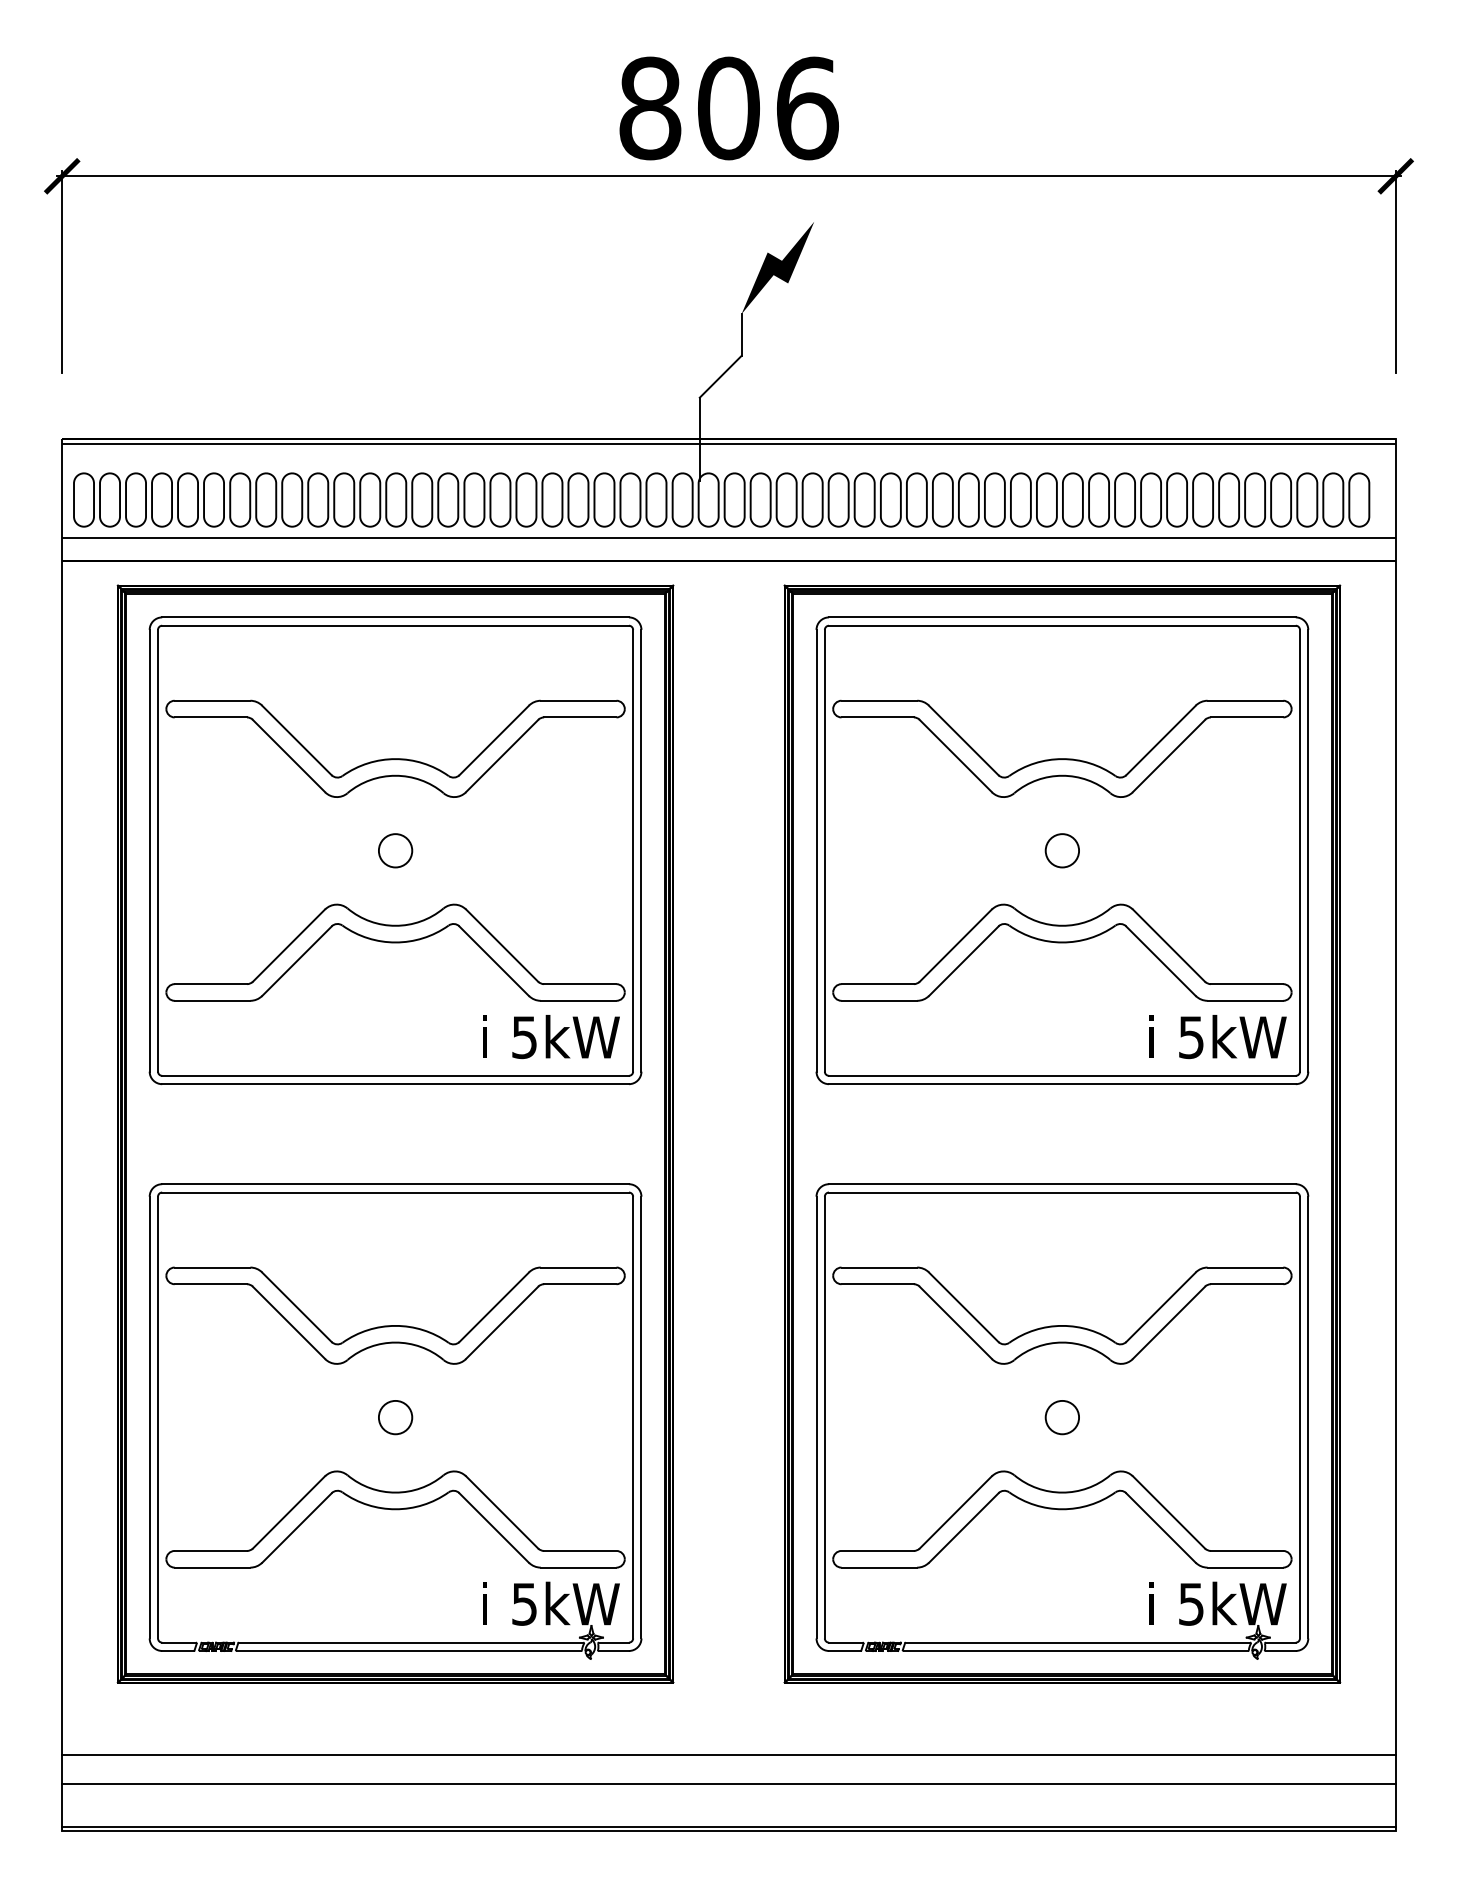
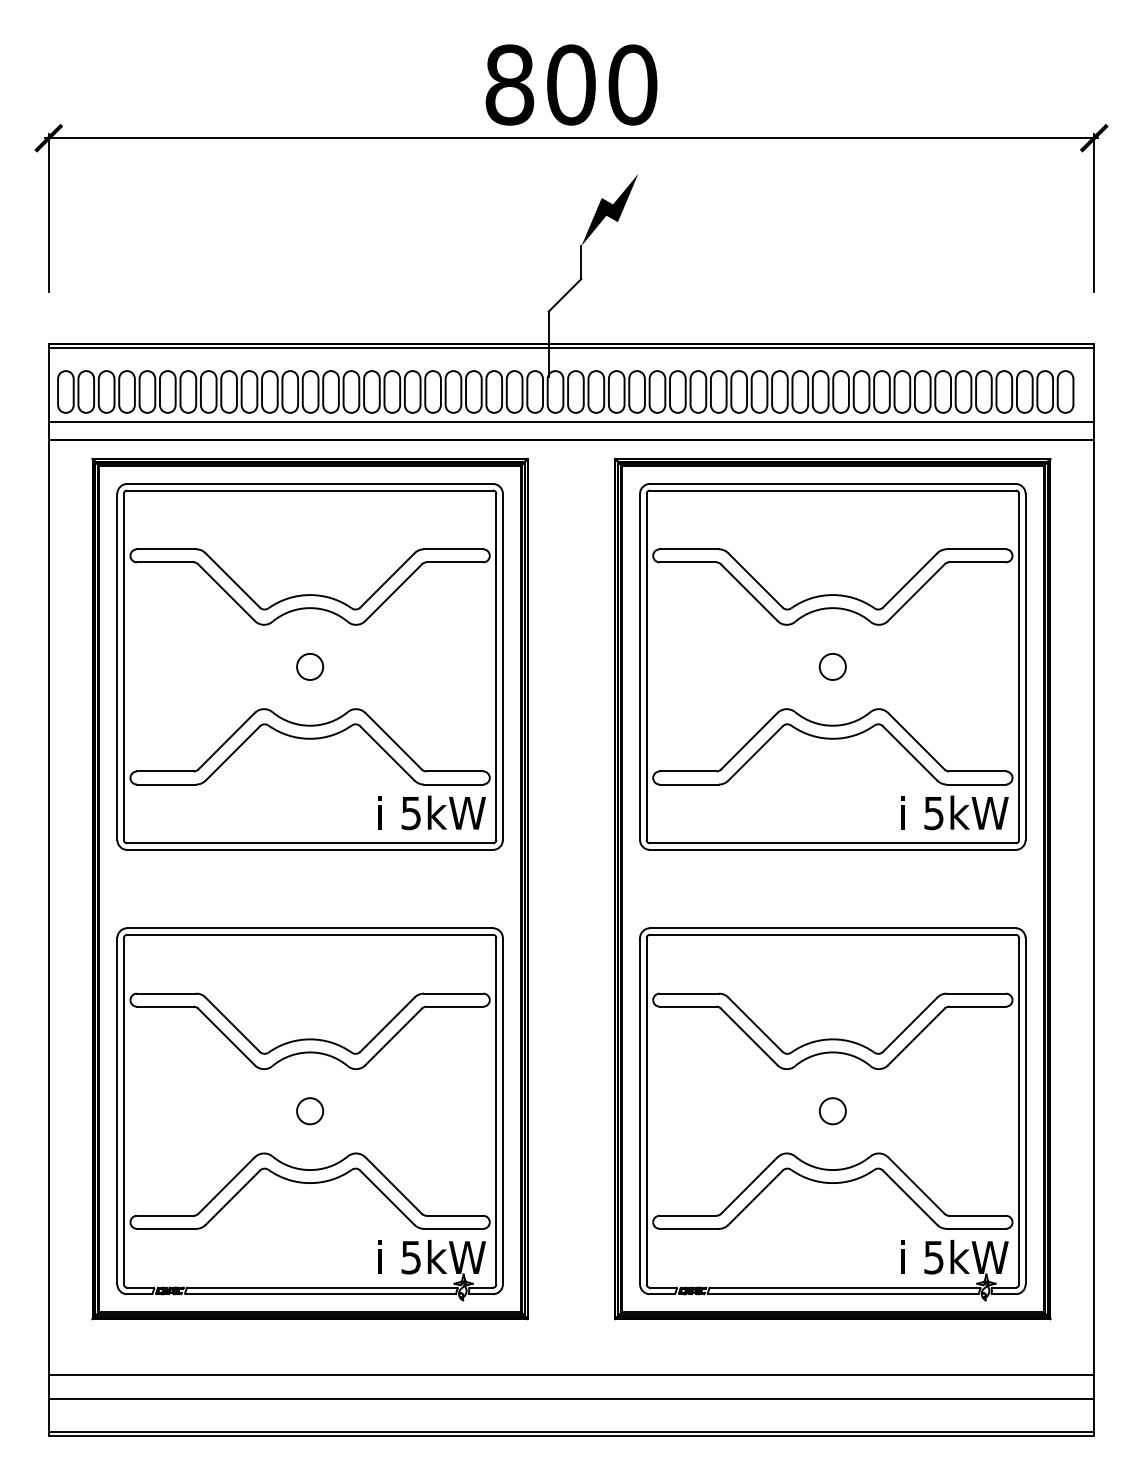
text: (807, 108) -> (633, 85), 806 -> 800

